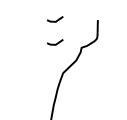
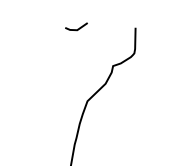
line: (55, 43) -> (76, 60), removed

